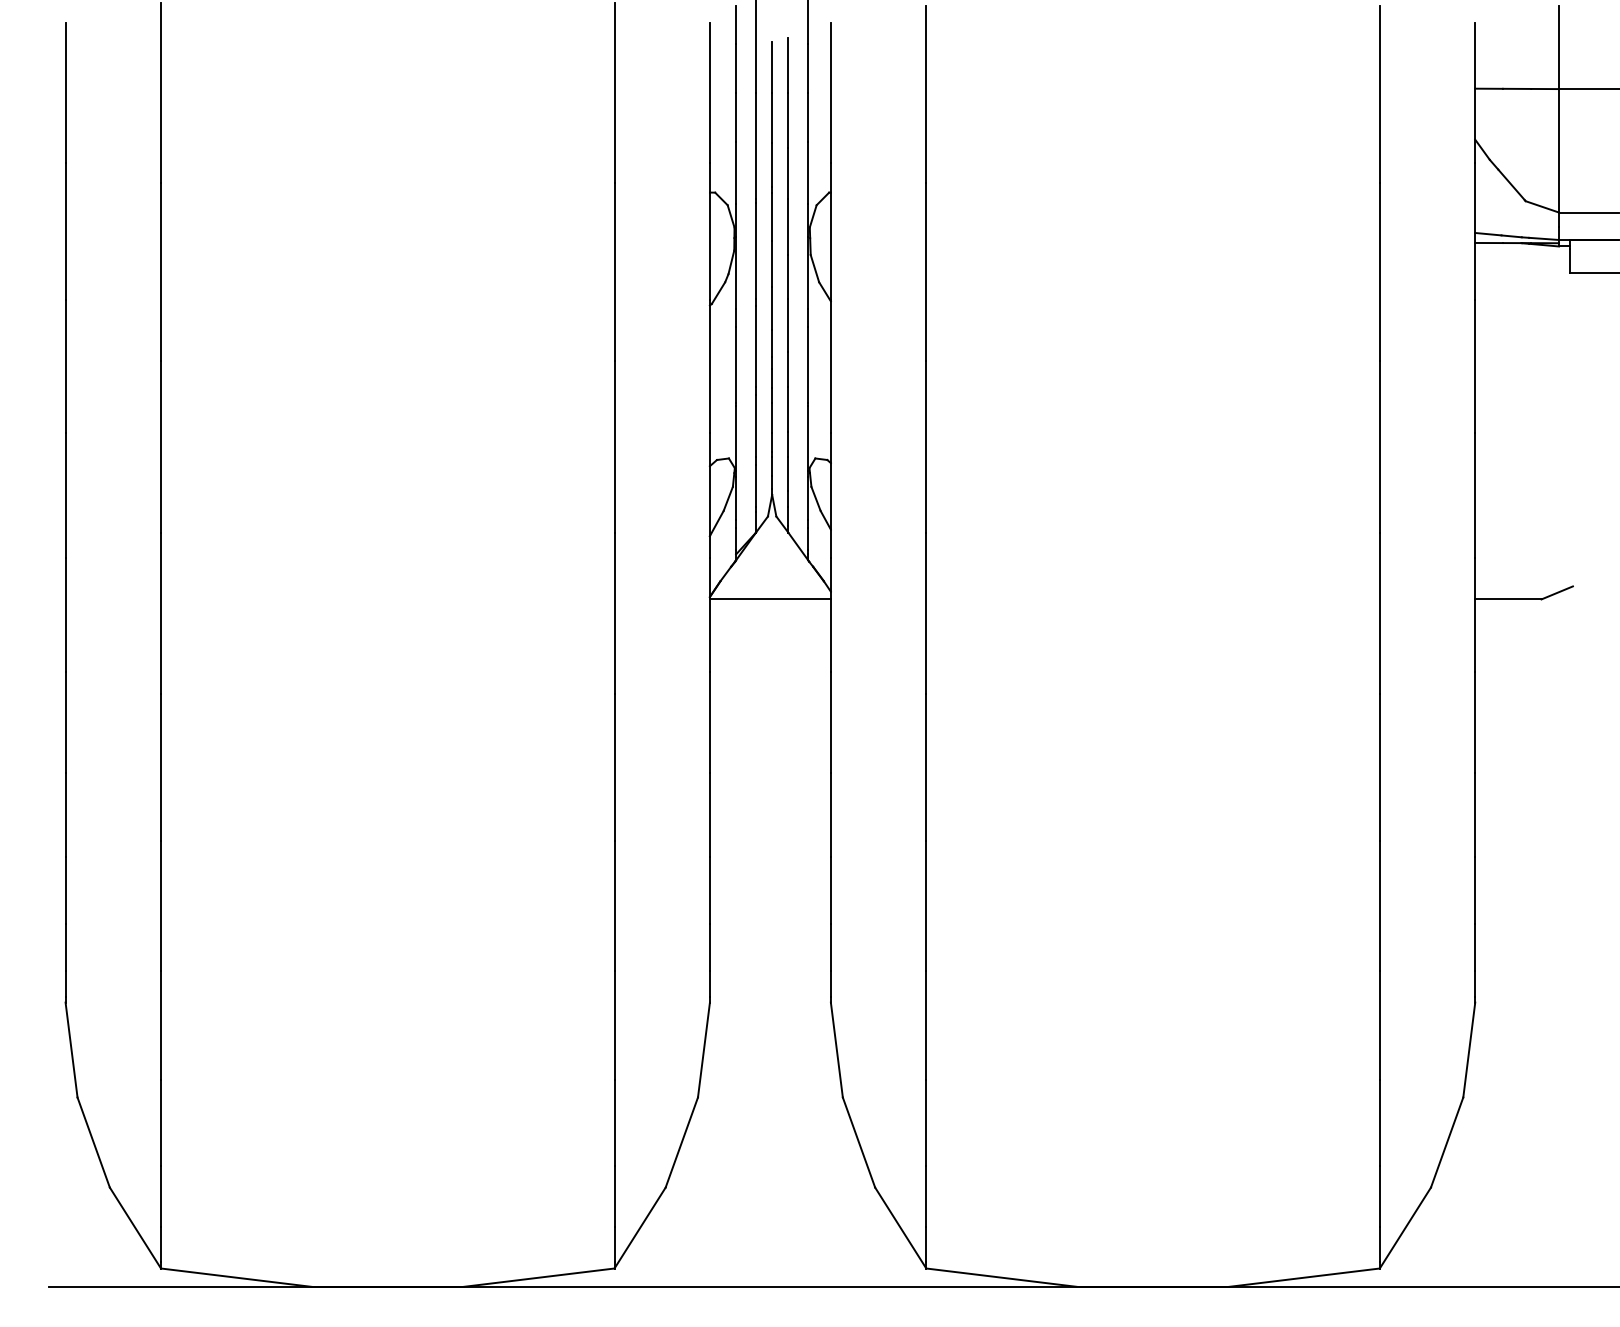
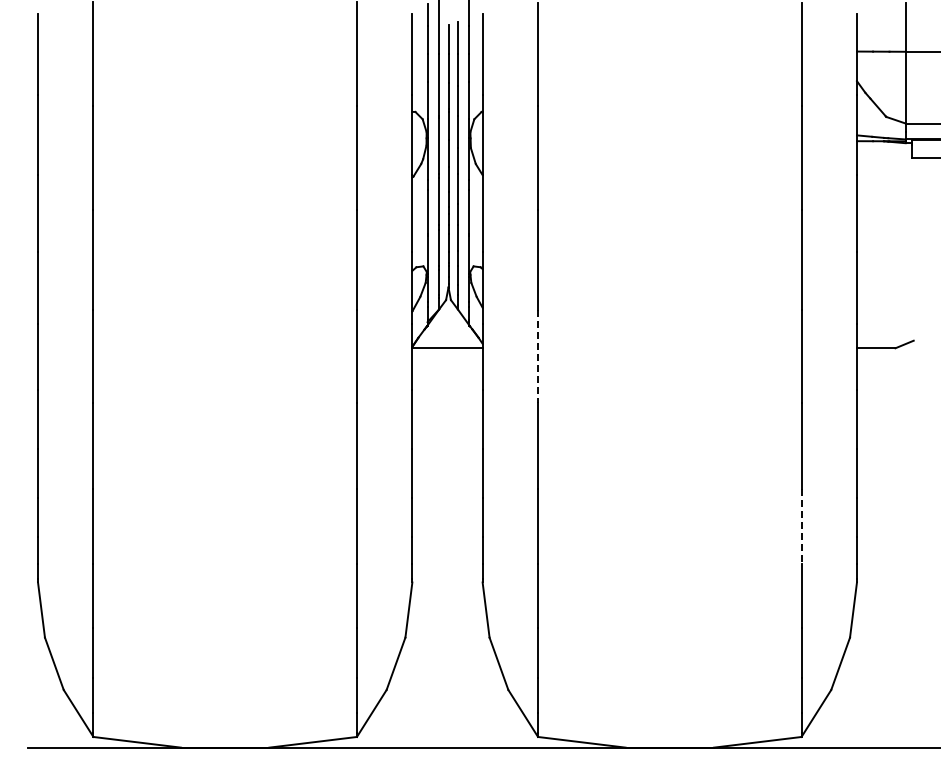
line: (927, 613) -> (538, 356), solid -> dashed
line: (1379, 906) -> (801, 526), solid -> dashed

